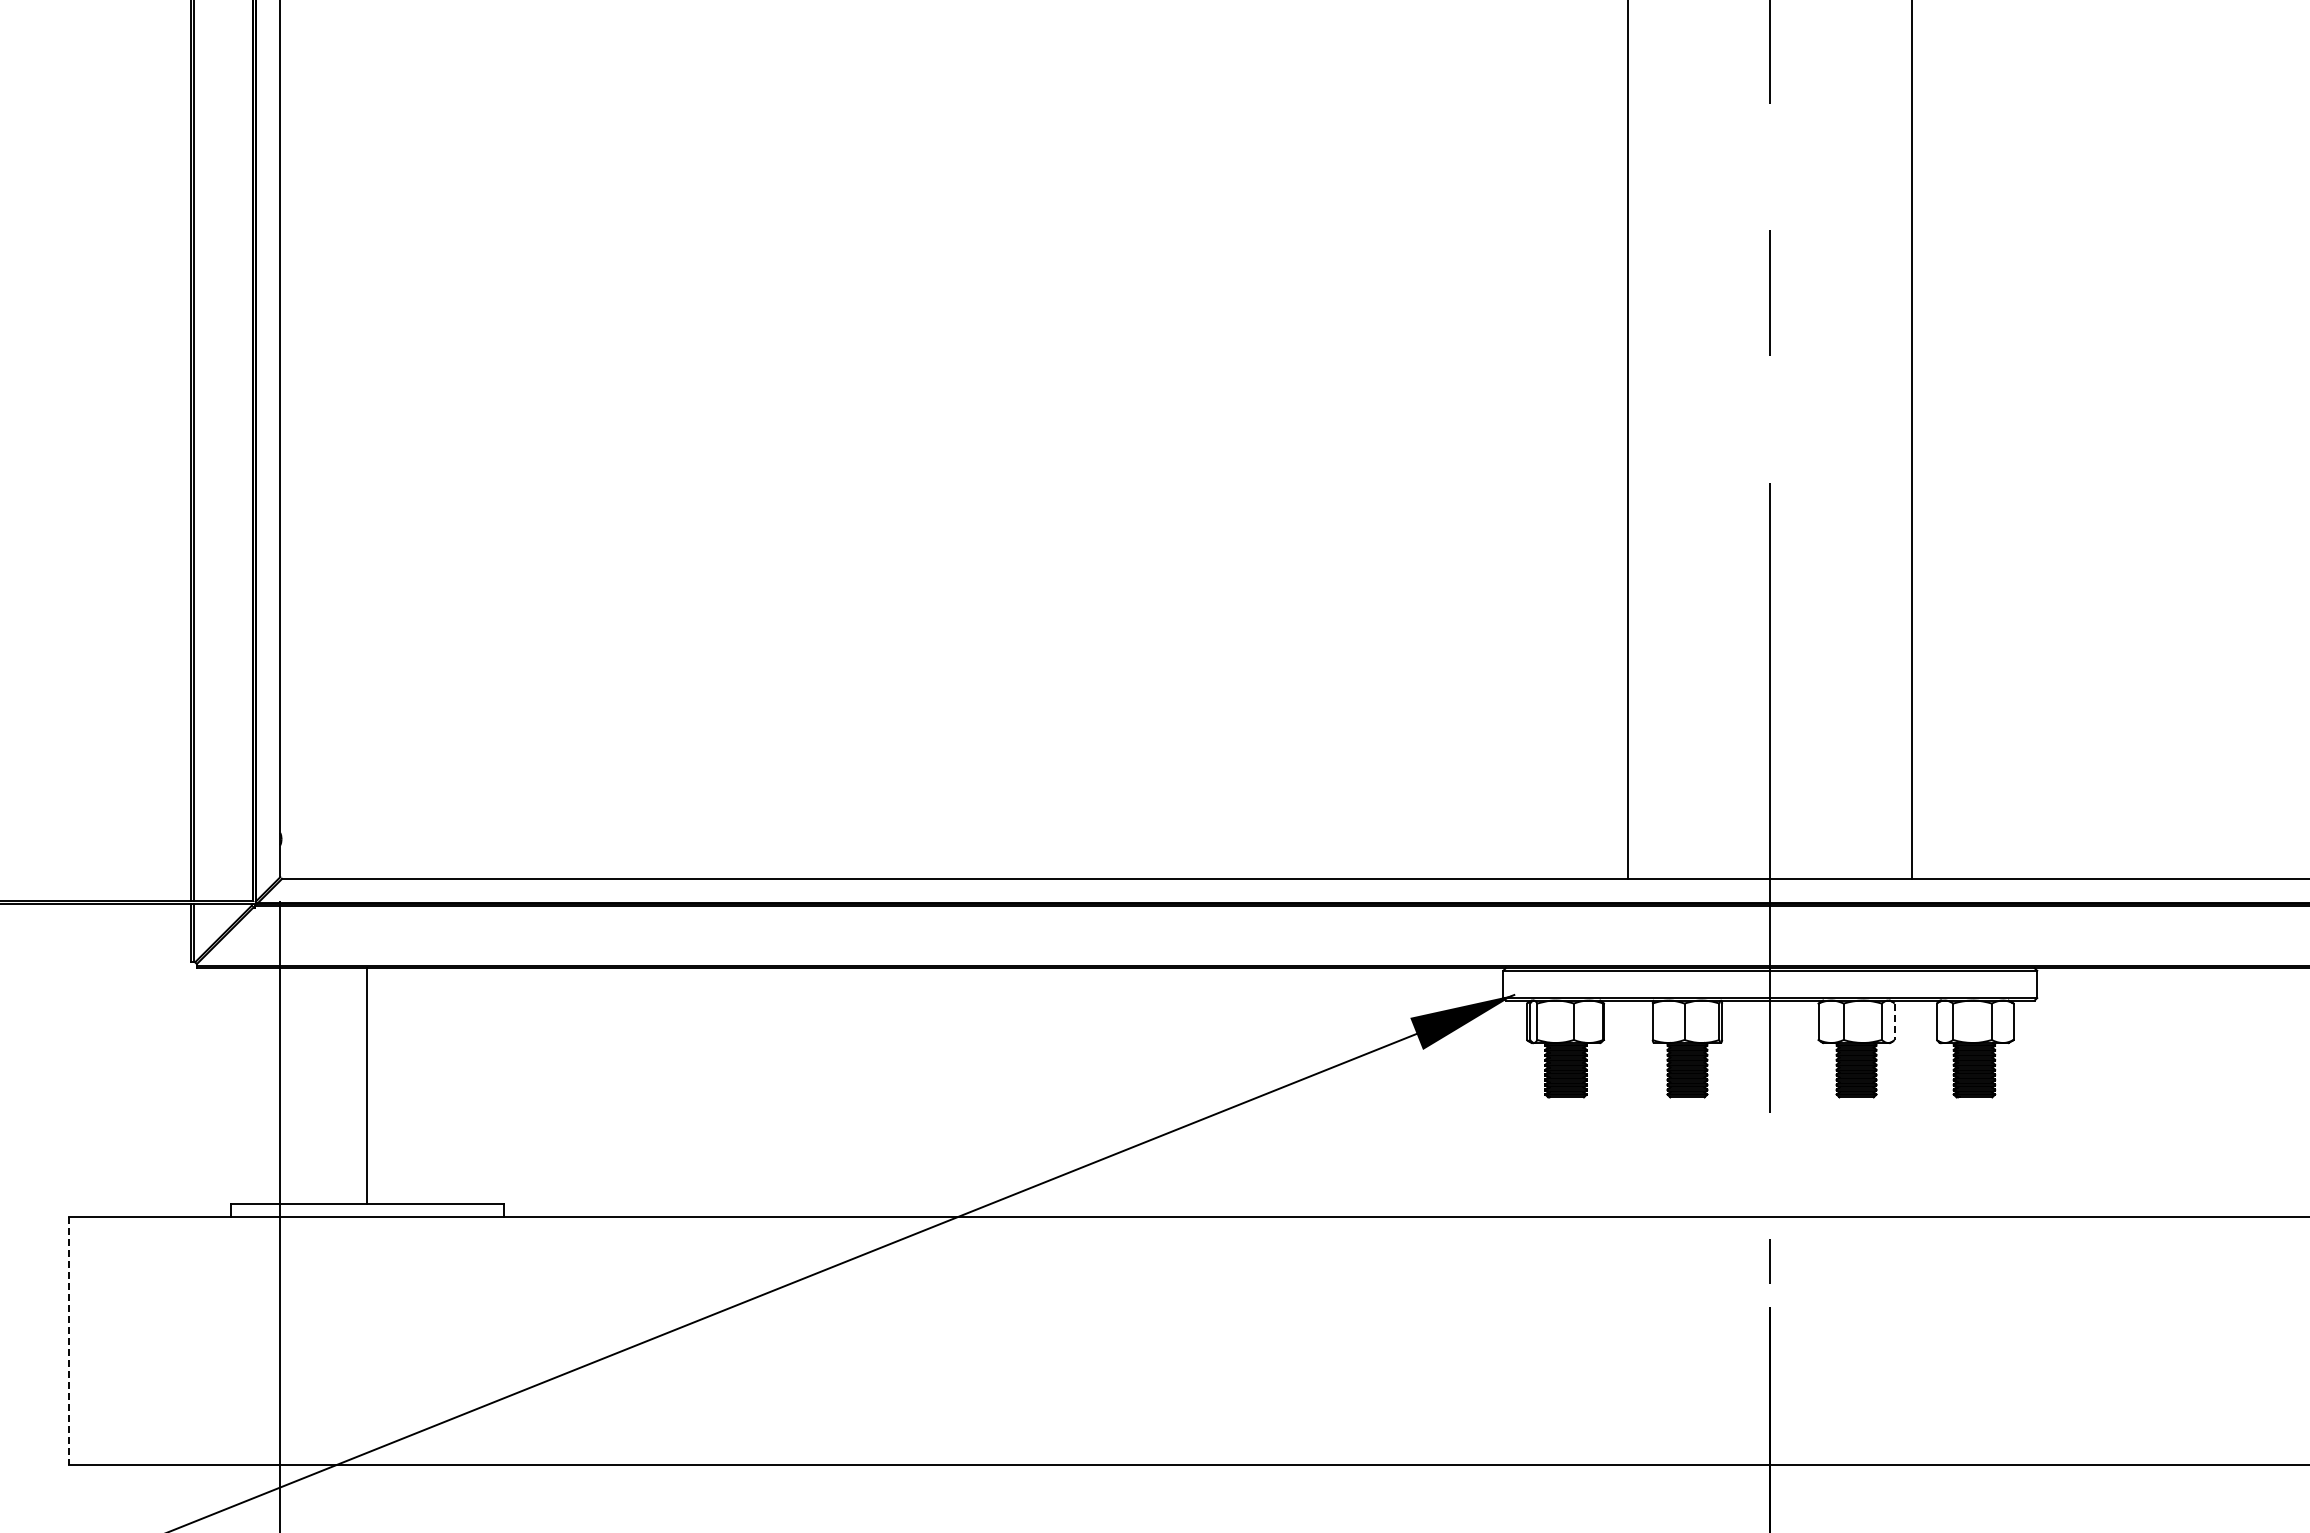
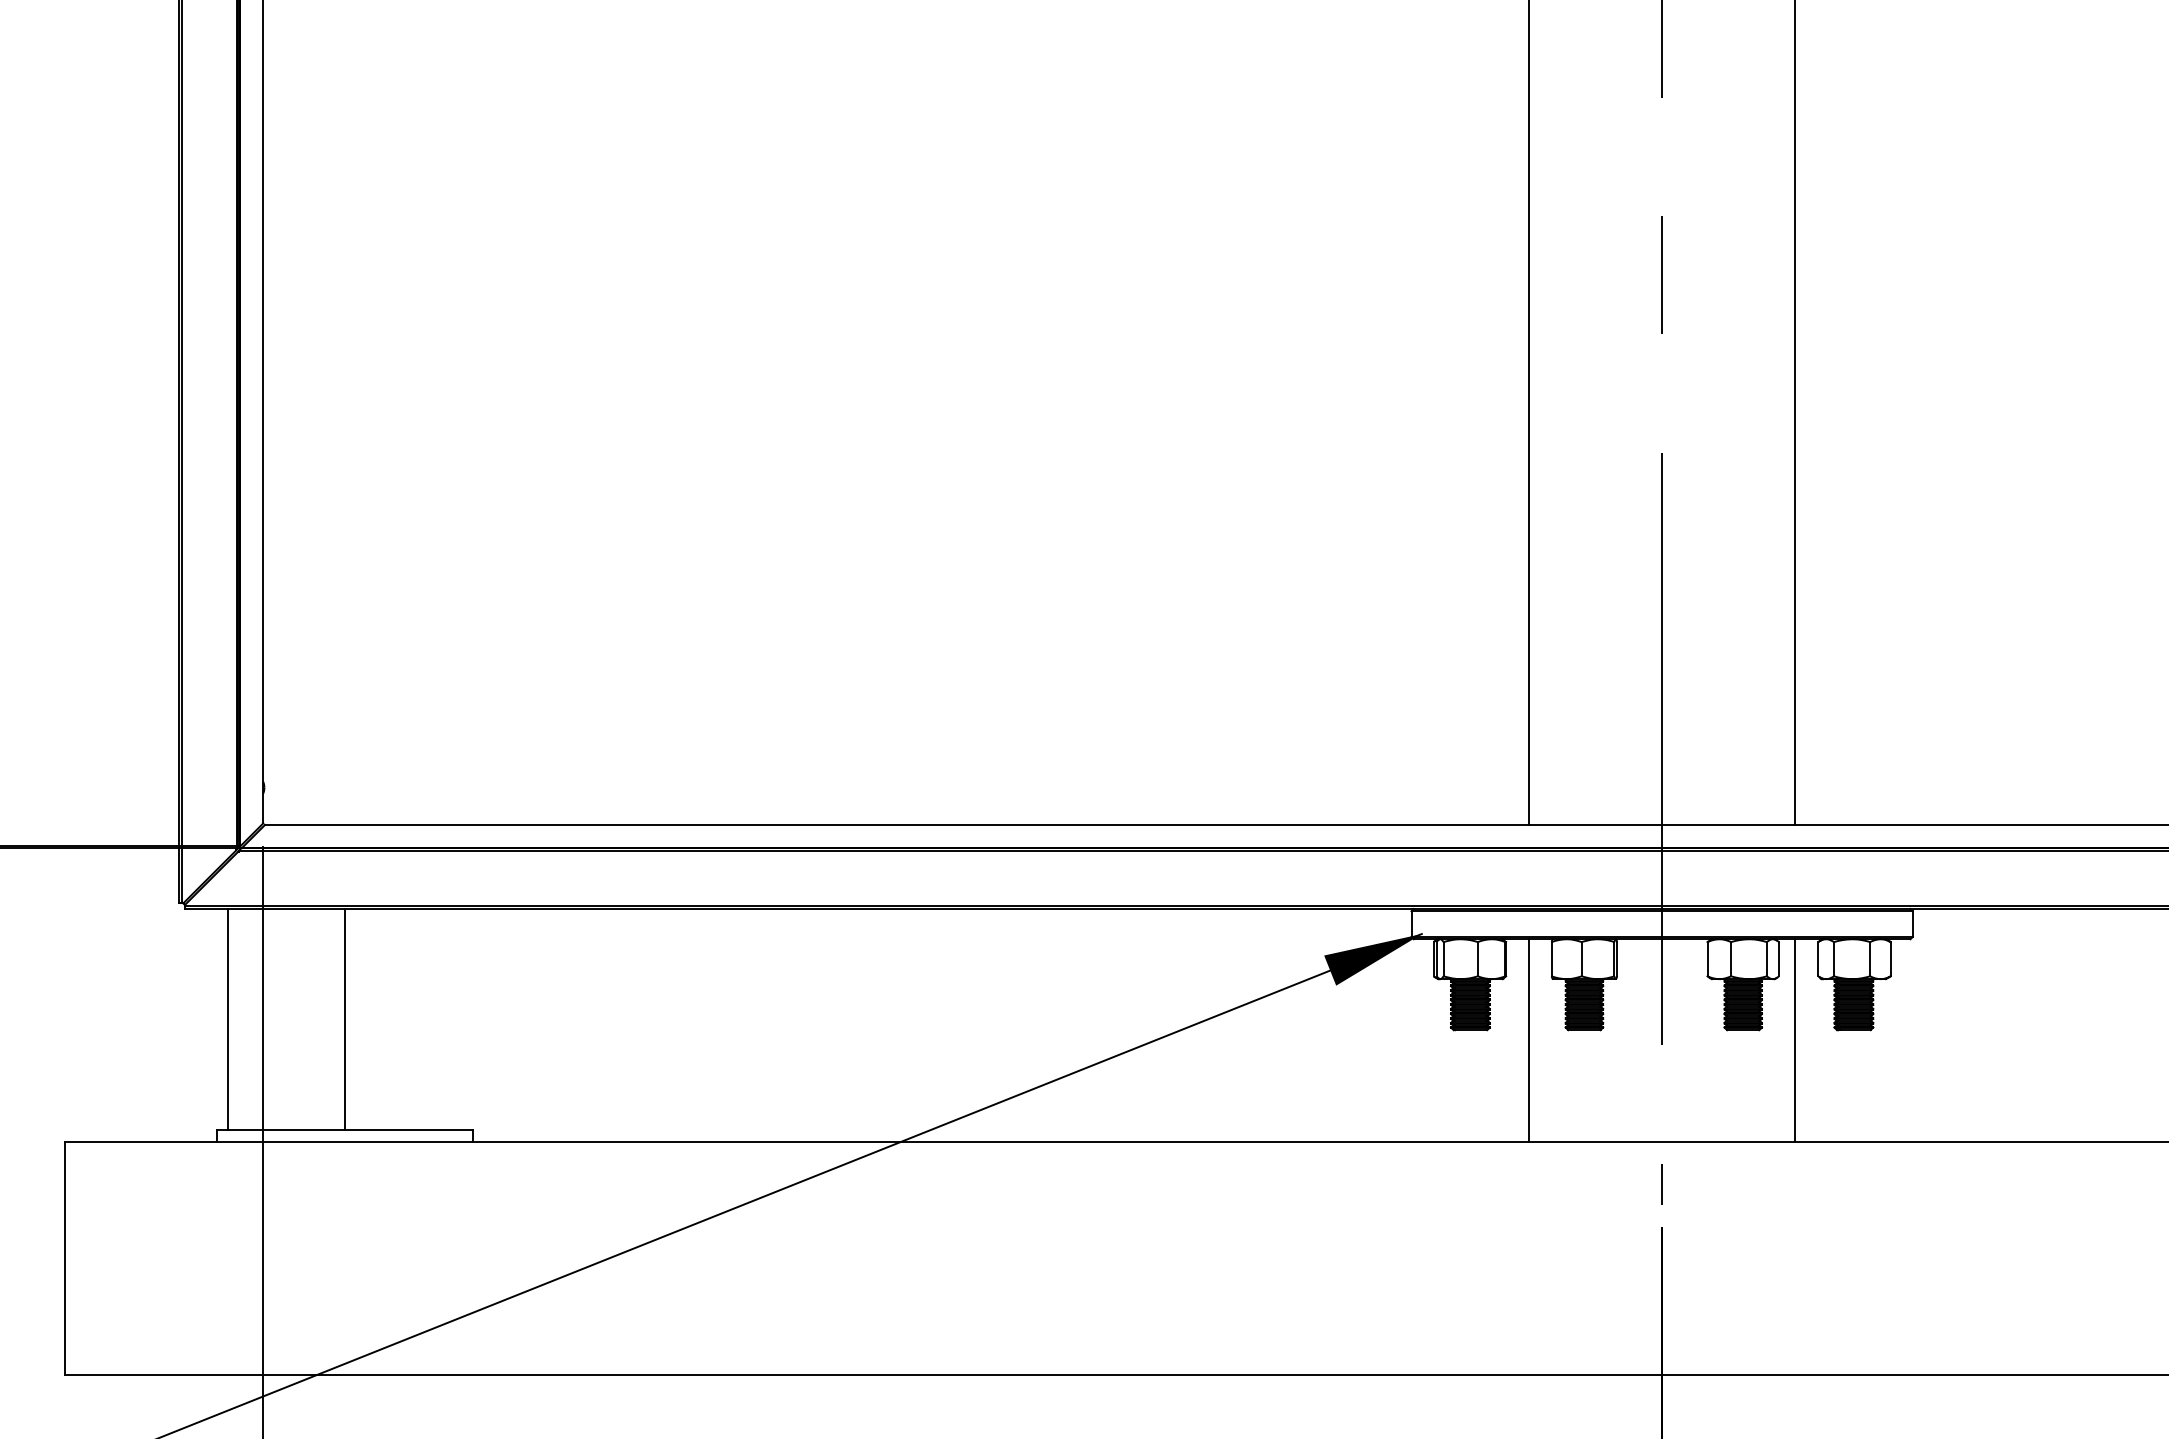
line: (1894, 1022) -> (1778, 959), dashed -> solid
line: (243, 1086) -> (228, 1019), added
line: (1628, 1108) -> (1529, 1040), added
line: (1912, 1108) -> (1795, 1040), added
line: (69, 1341) -> (65, 1259), dashed -> solid

